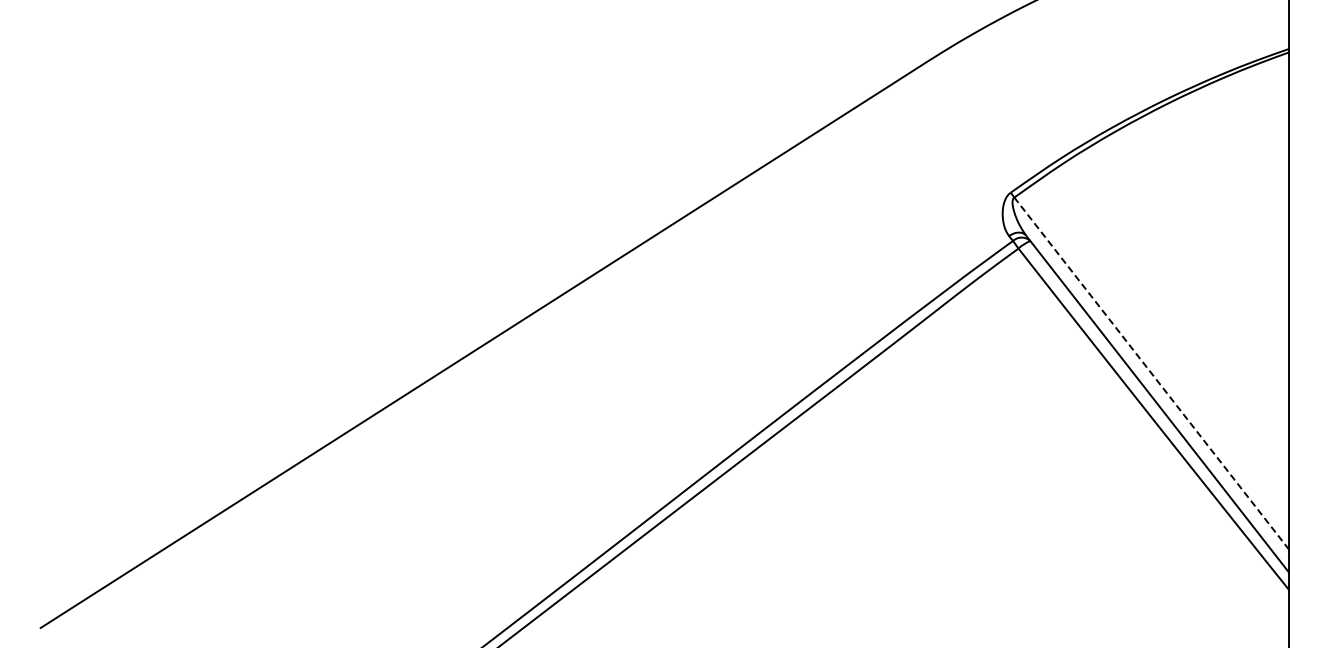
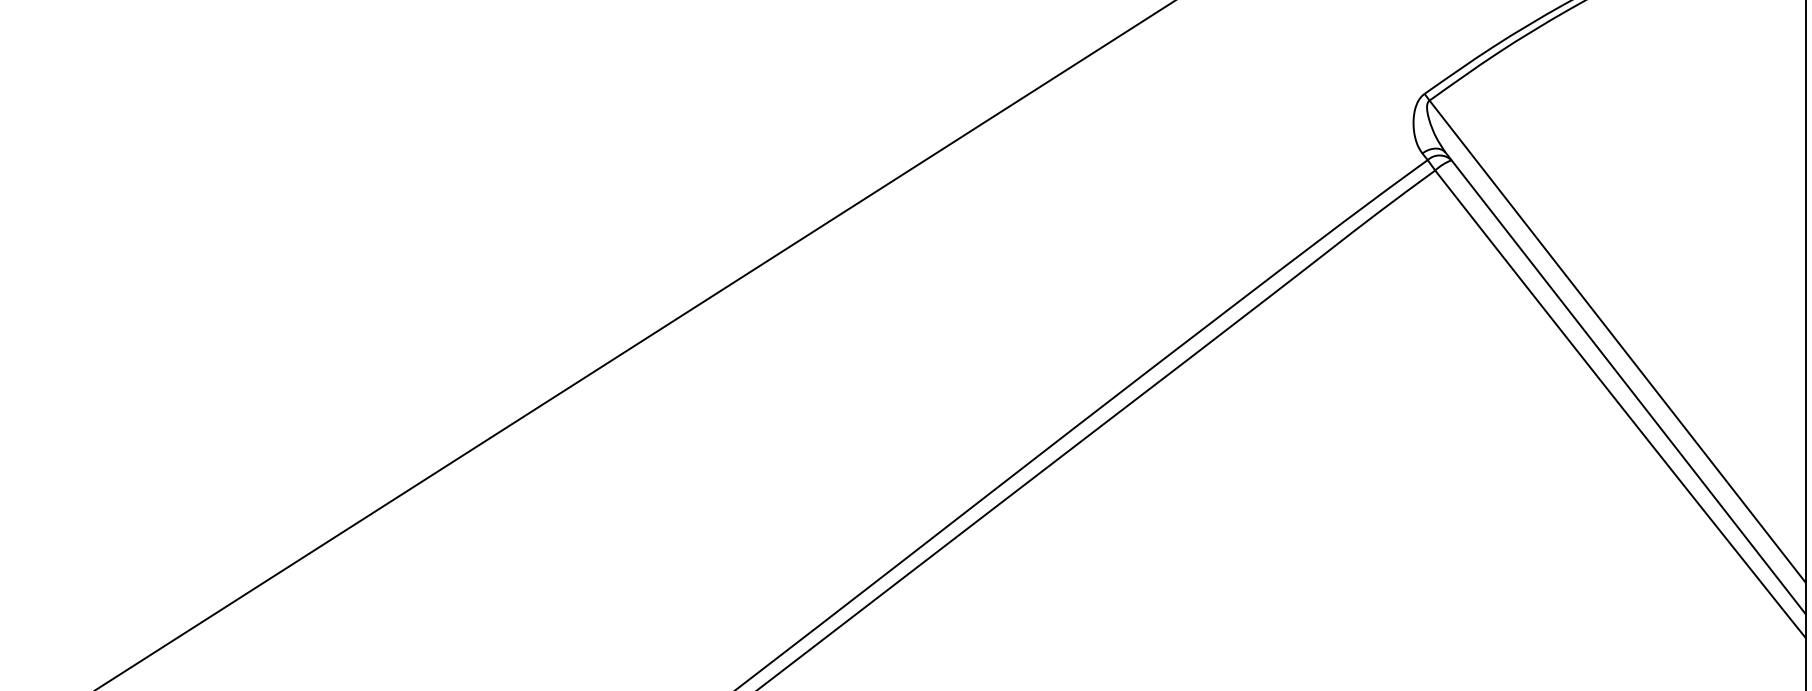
line: (1151, 373) -> (1617, 341), dashed -> solid

